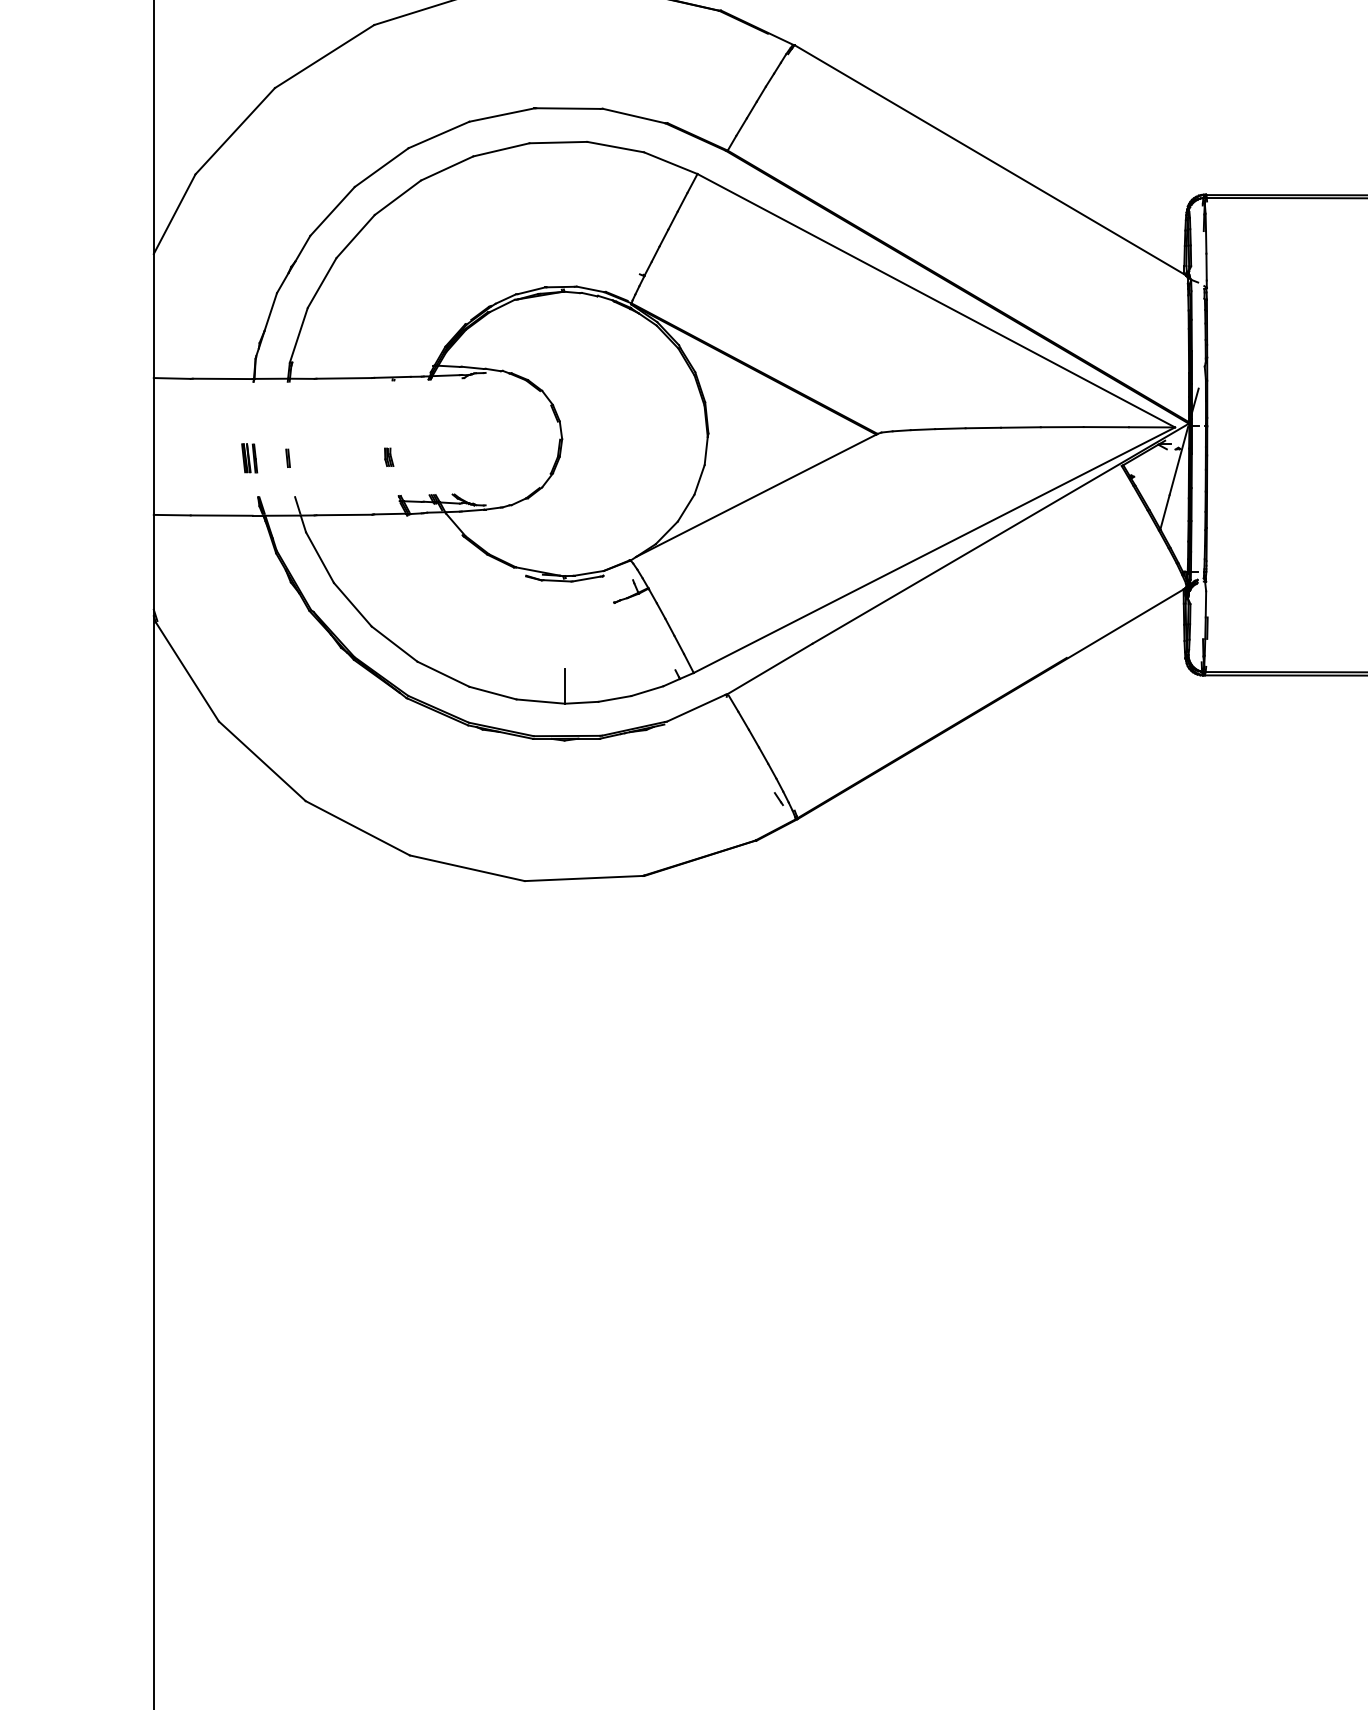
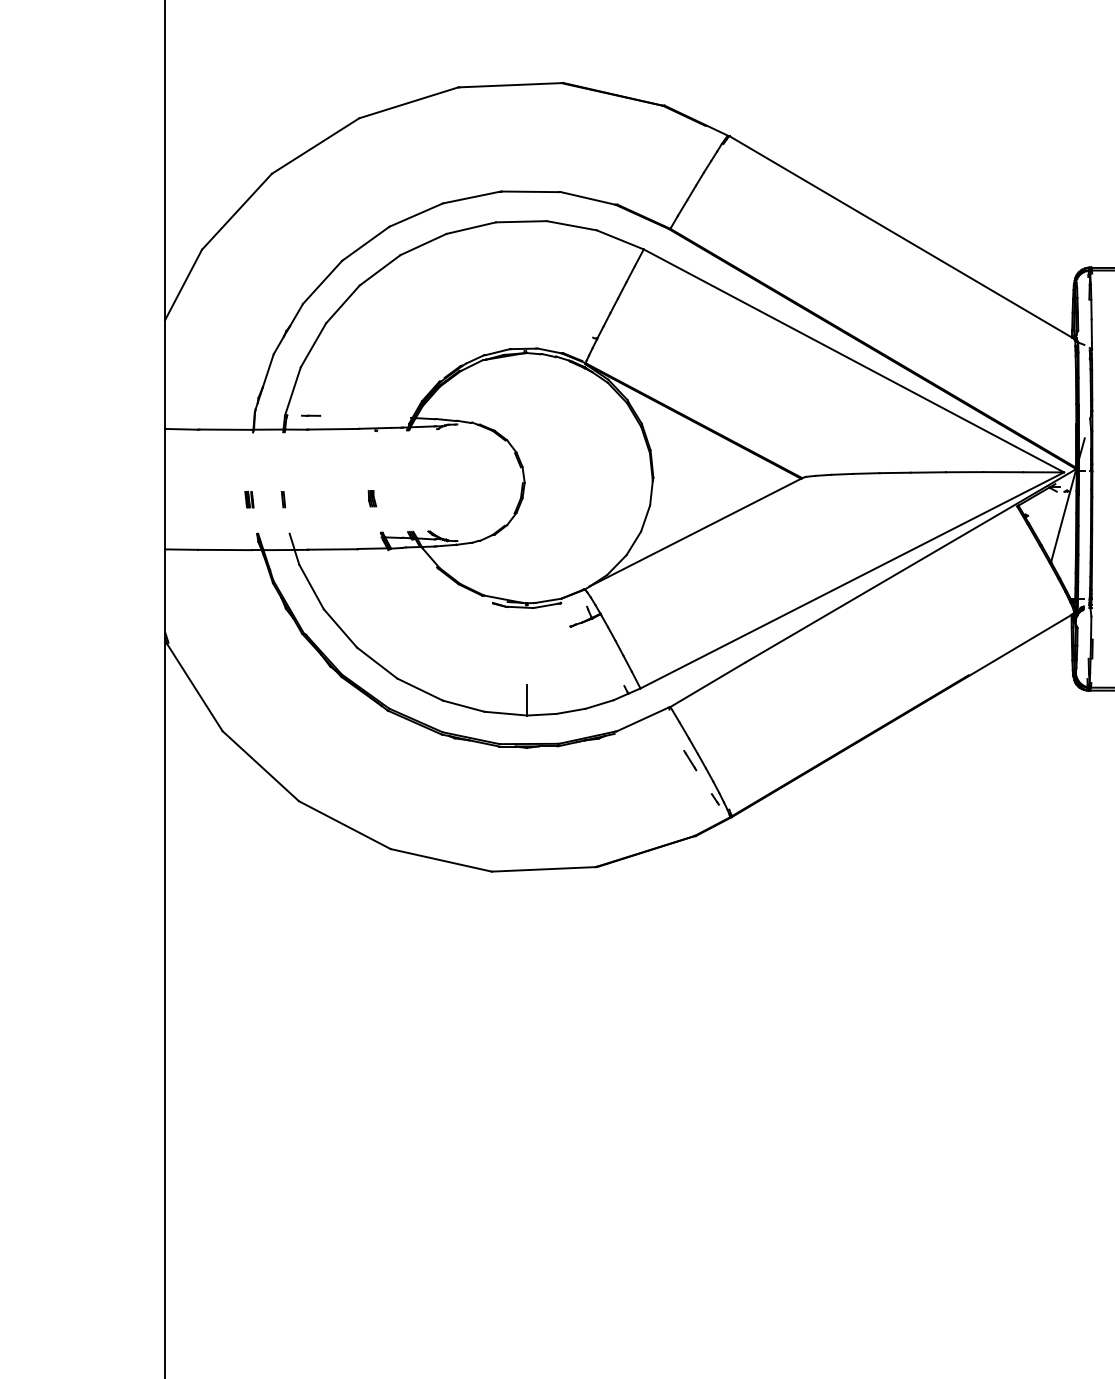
line: (319, 363) -> (311, 416), added
part: (248, 458) -> (248, 499), size x0.62
line: (750, 754) -> (690, 760), added

